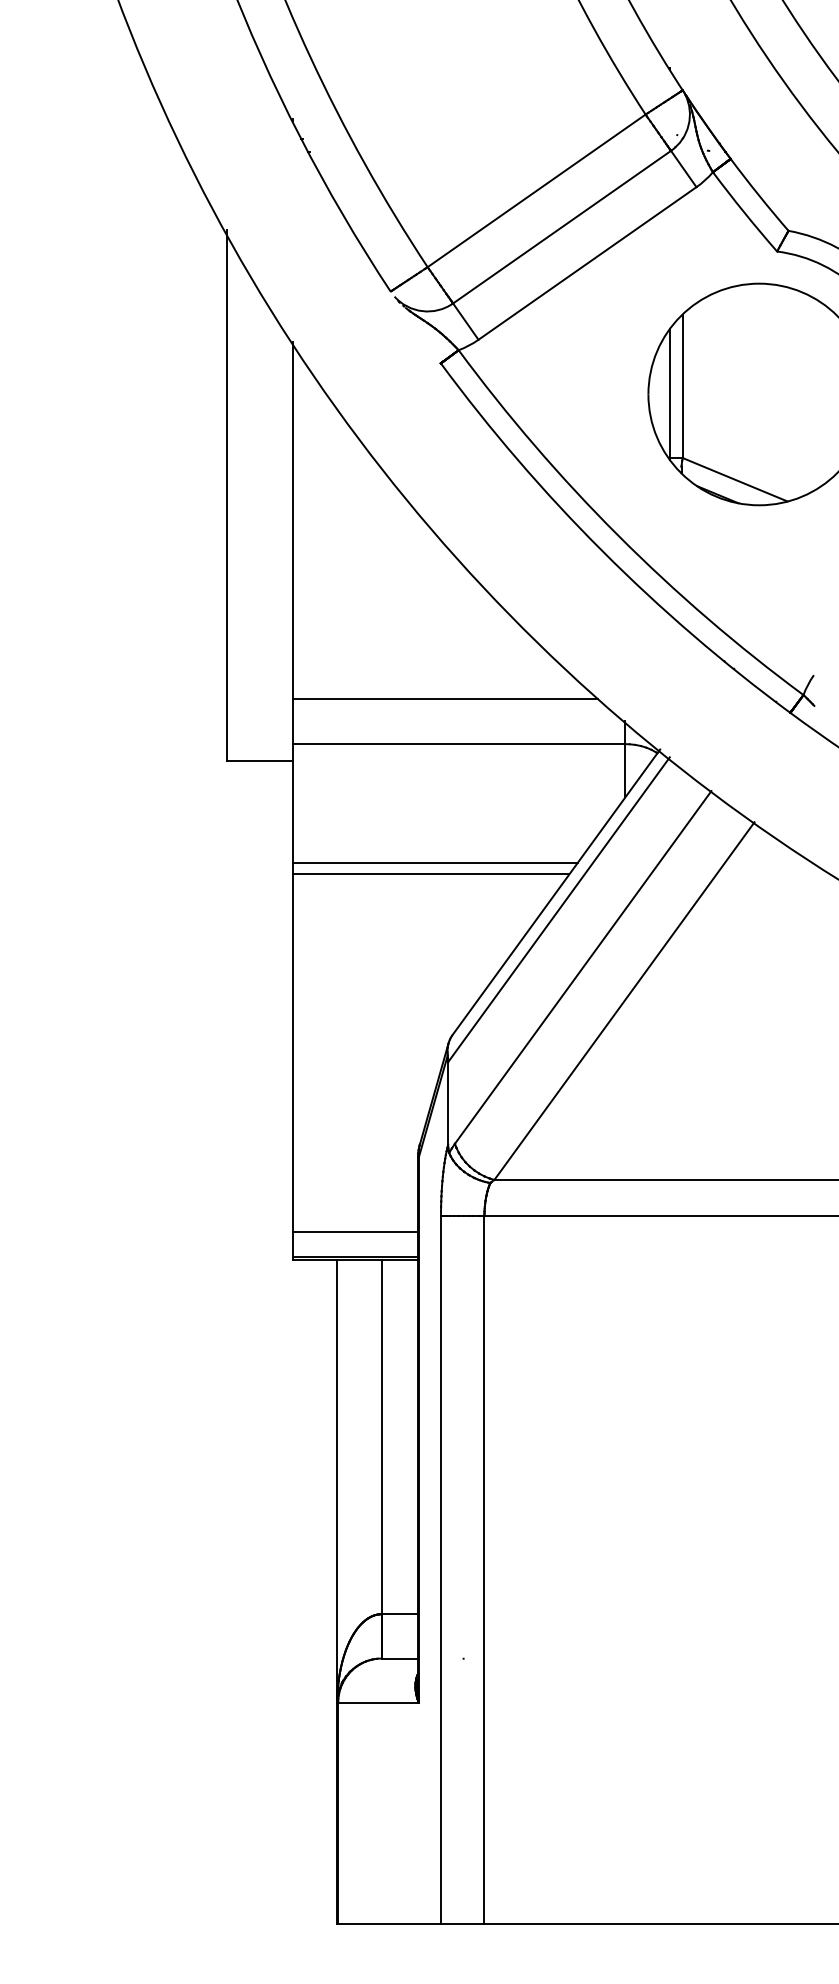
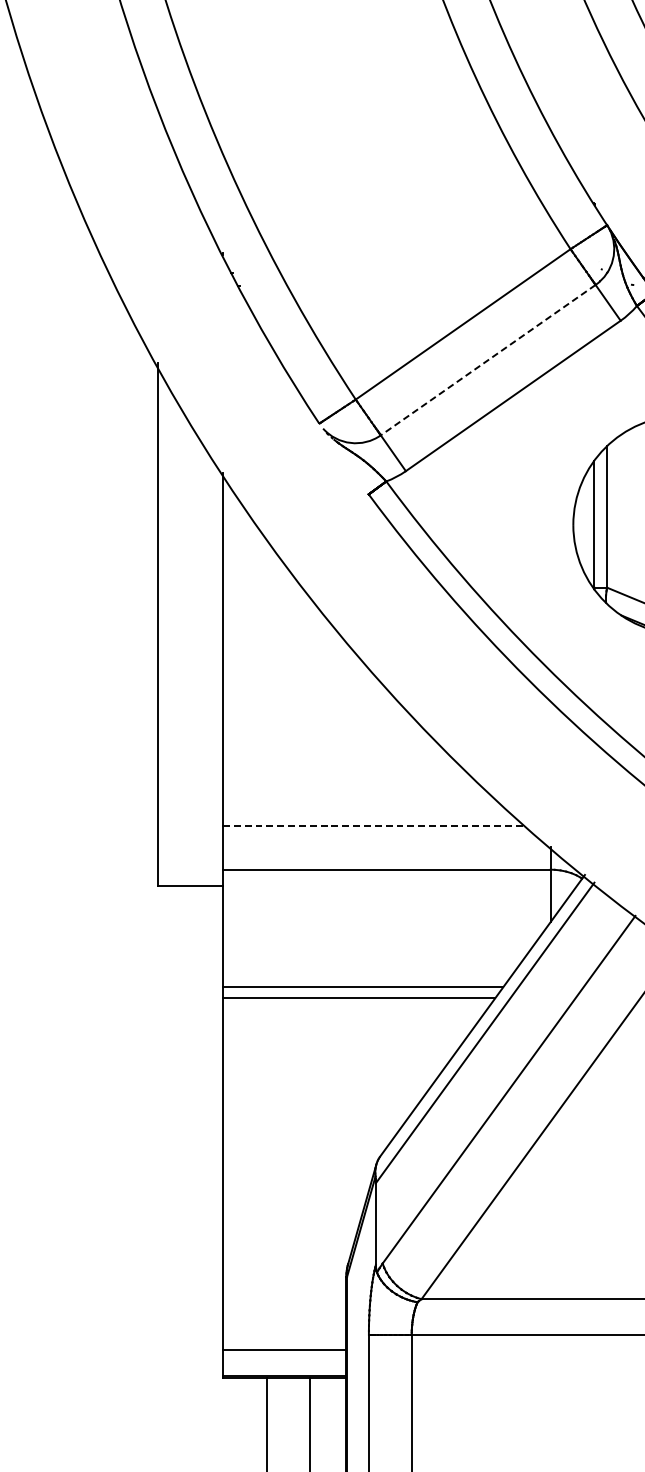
line: (561, 227) -> (487, 360), solid -> dashed
line: (445, 699) -> (373, 825), solid -> dashed

